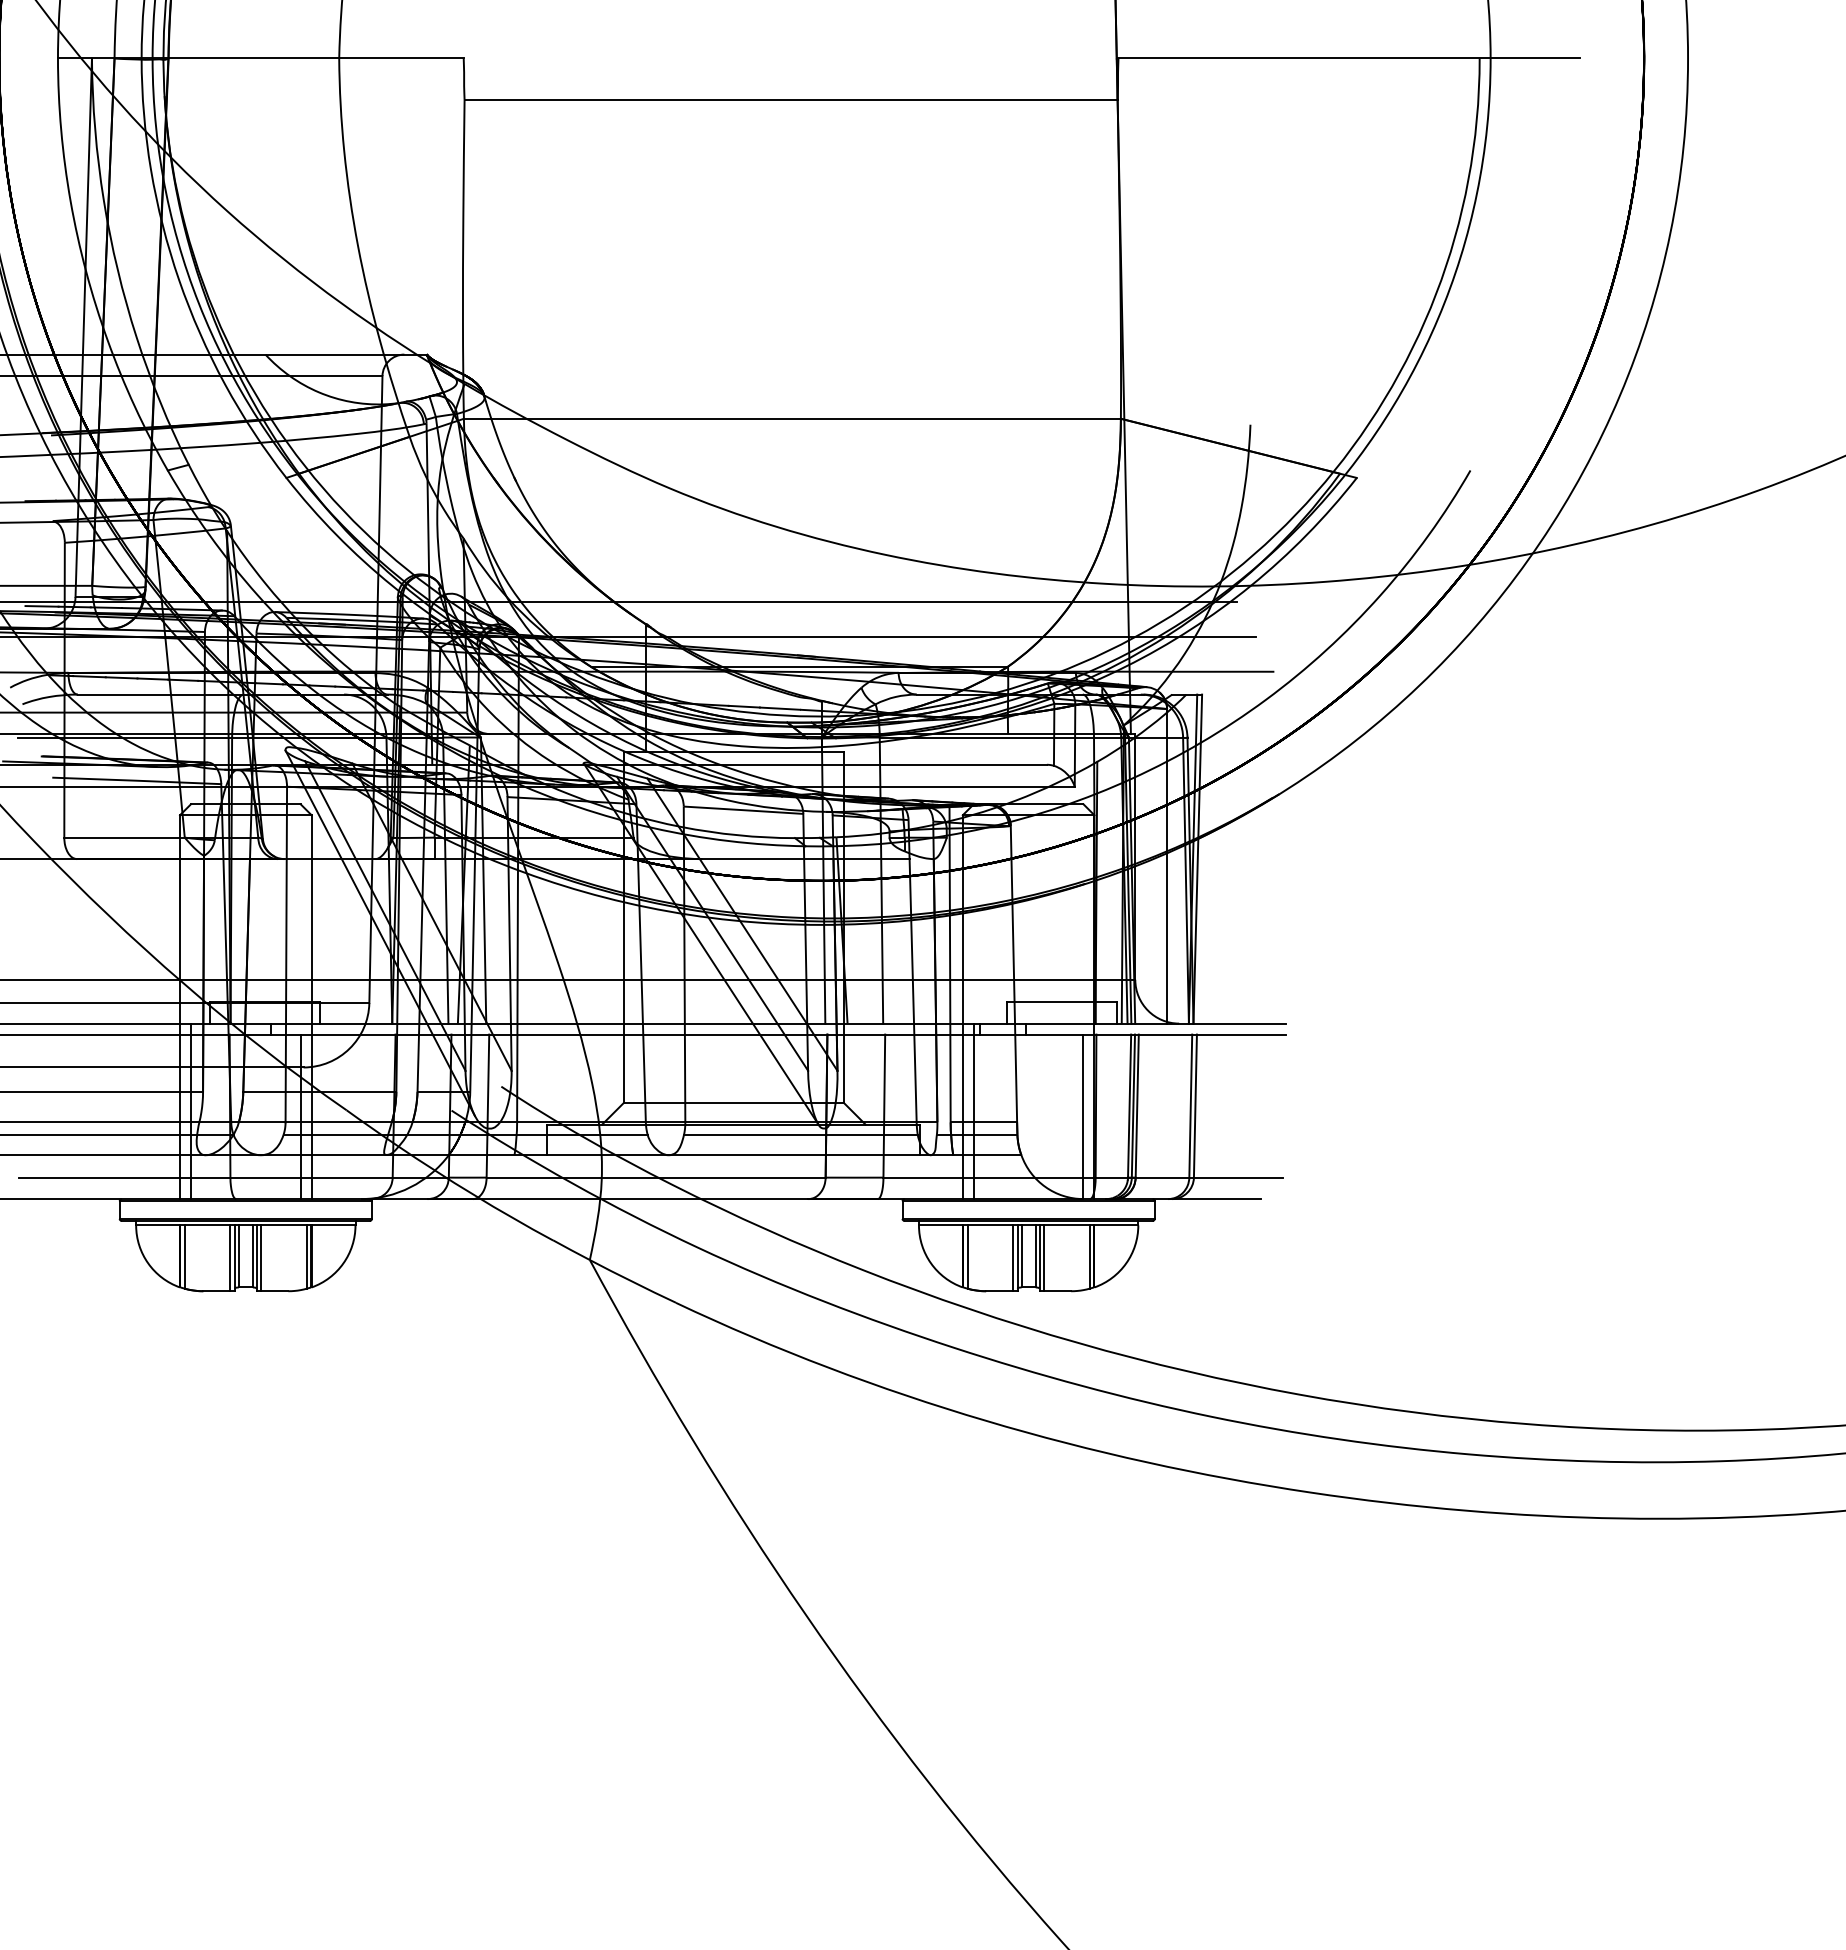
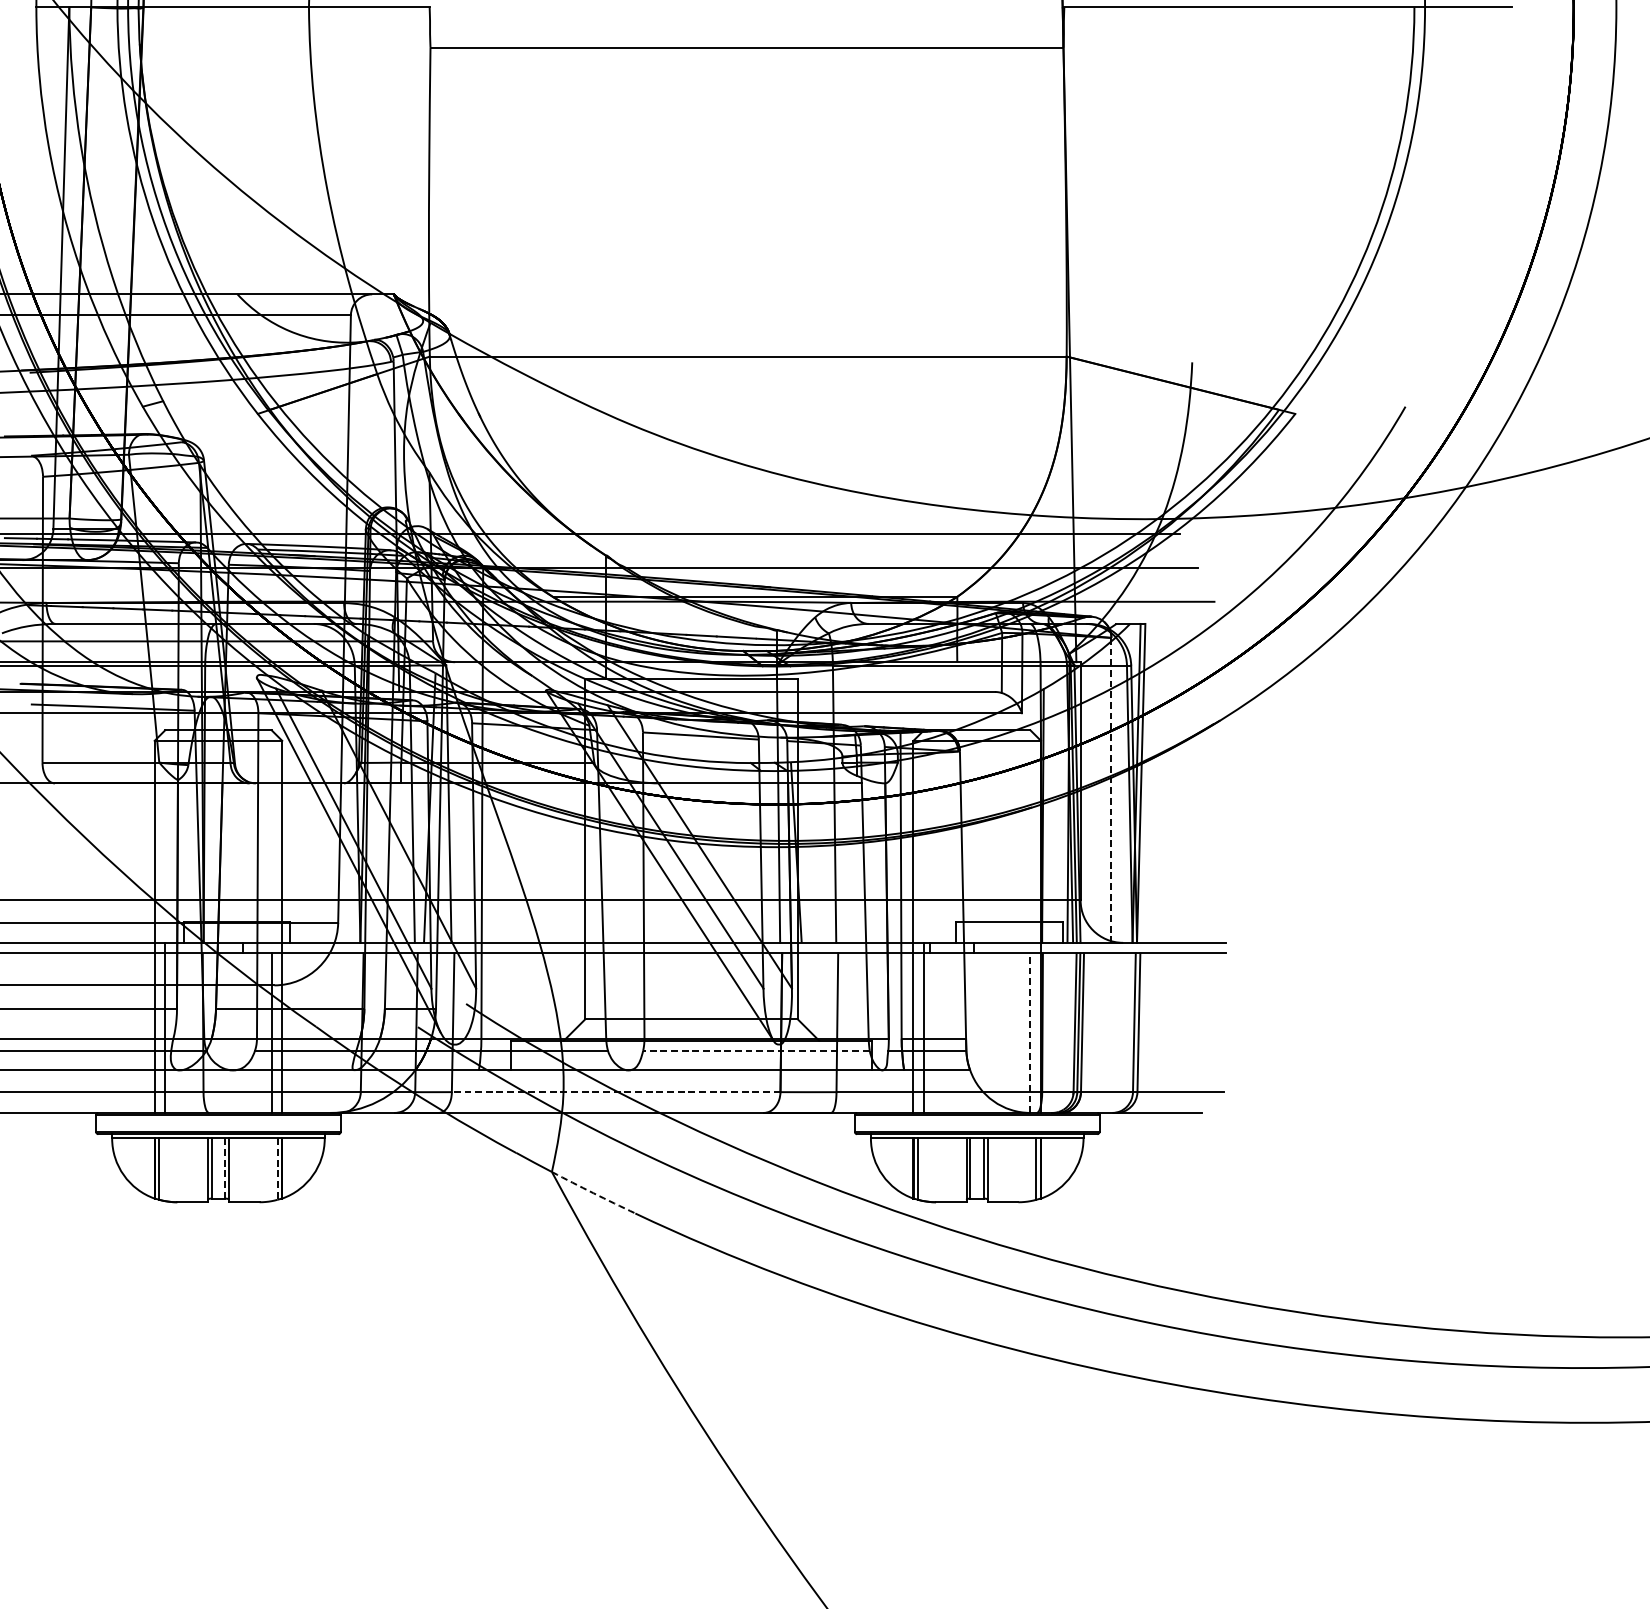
line: (1167, 866) -> (1111, 790), solid -> dashed
line: (1083, 1116) -> (1030, 1032), solid -> dashed
line: (800, 1134) -> (756, 1050), solid -> dashed
line: (656, 1177) -> (616, 1092), solid -> dashed
line: (252, 1256) -> (224, 1168), solid -> dashed
line: (306, 1257) -> (277, 1169), solid -> dashed
line: (230, 1258) -> (203, 1170), removed
line: (261, 1258) -> (233, 1170), removed
line: (1013, 1258) -> (962, 1170), removed
line: (1044, 1258) -> (992, 1170), removed
arc: (632, 1281) -> (593, 1192), solid -> dashed

